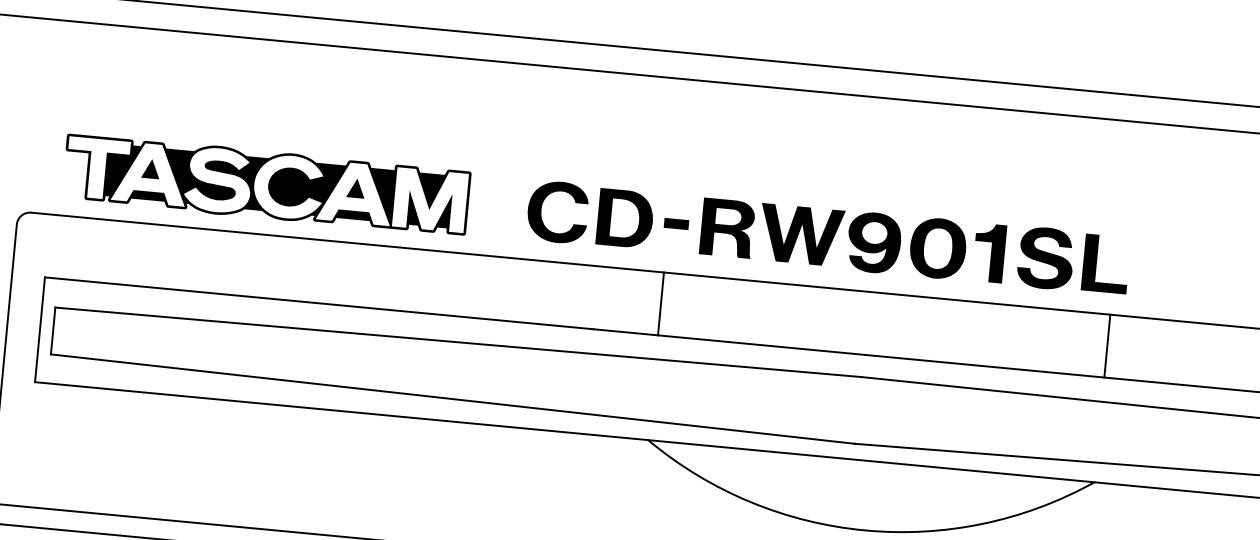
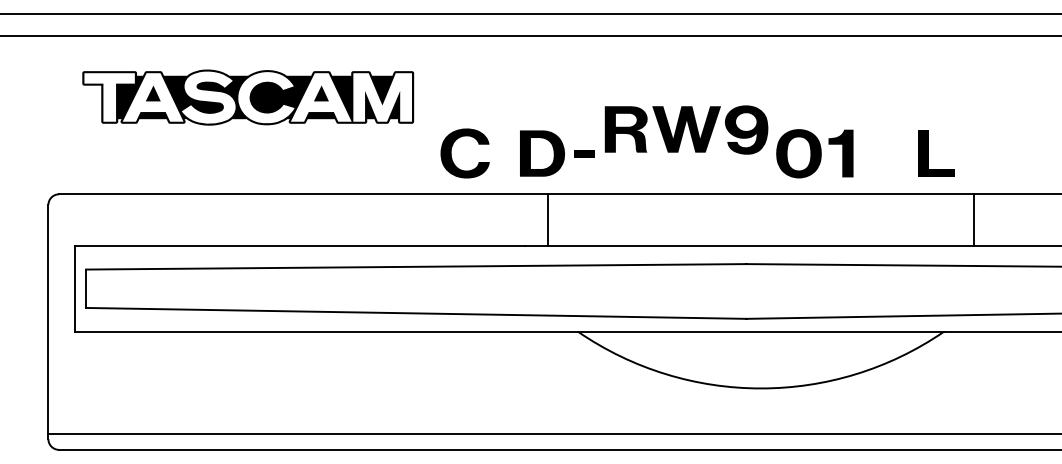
part: (266, 184) -> (248, 97), moved
part: (541, 210) -> (451, 153), moved
part: (800, 235) -> (686, 129), moved
part: (1044, 258) -> (886, 153), removed
line: (661, 303) -> (548, 219), moved
line: (1106, 345) -> (973, 219), moved

